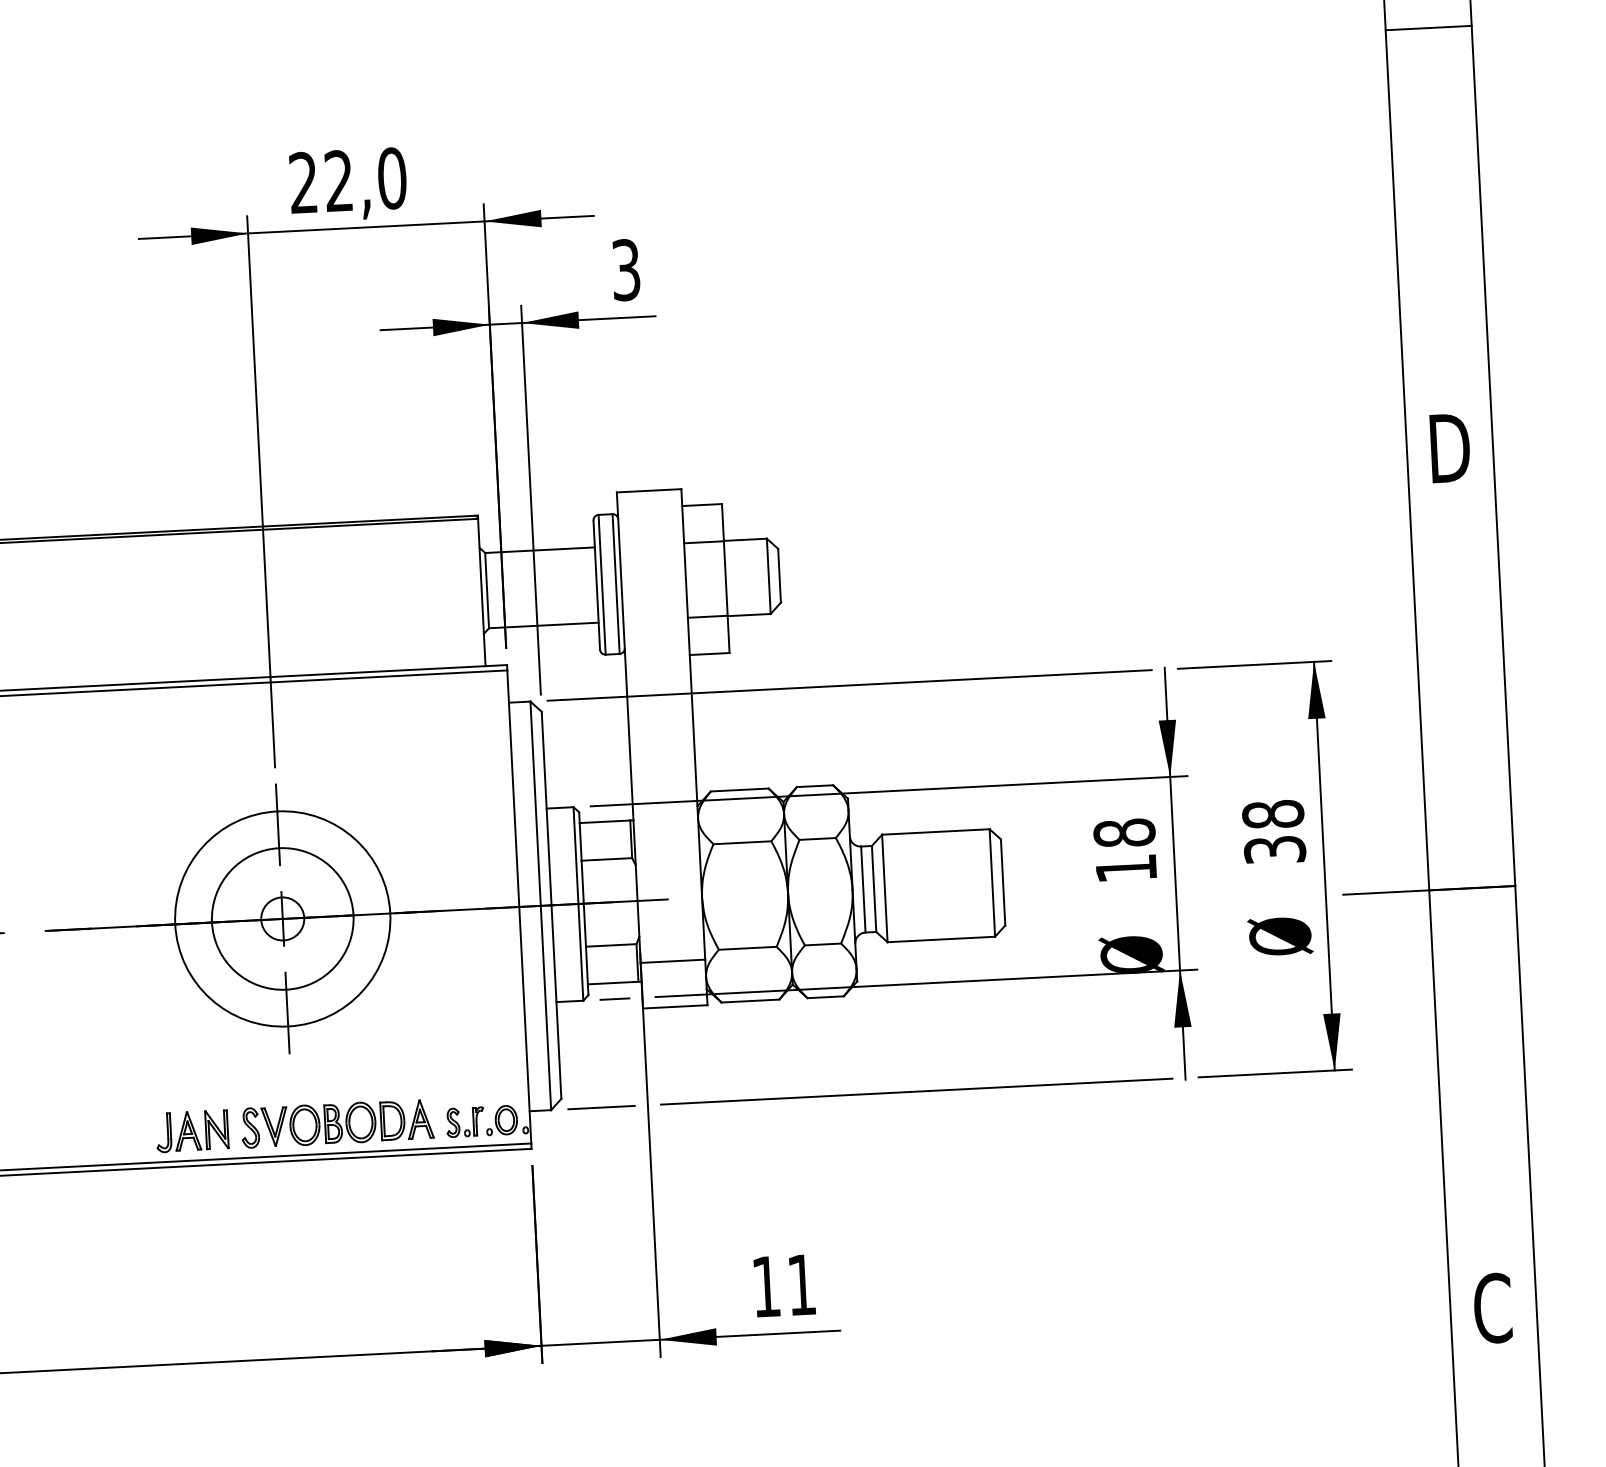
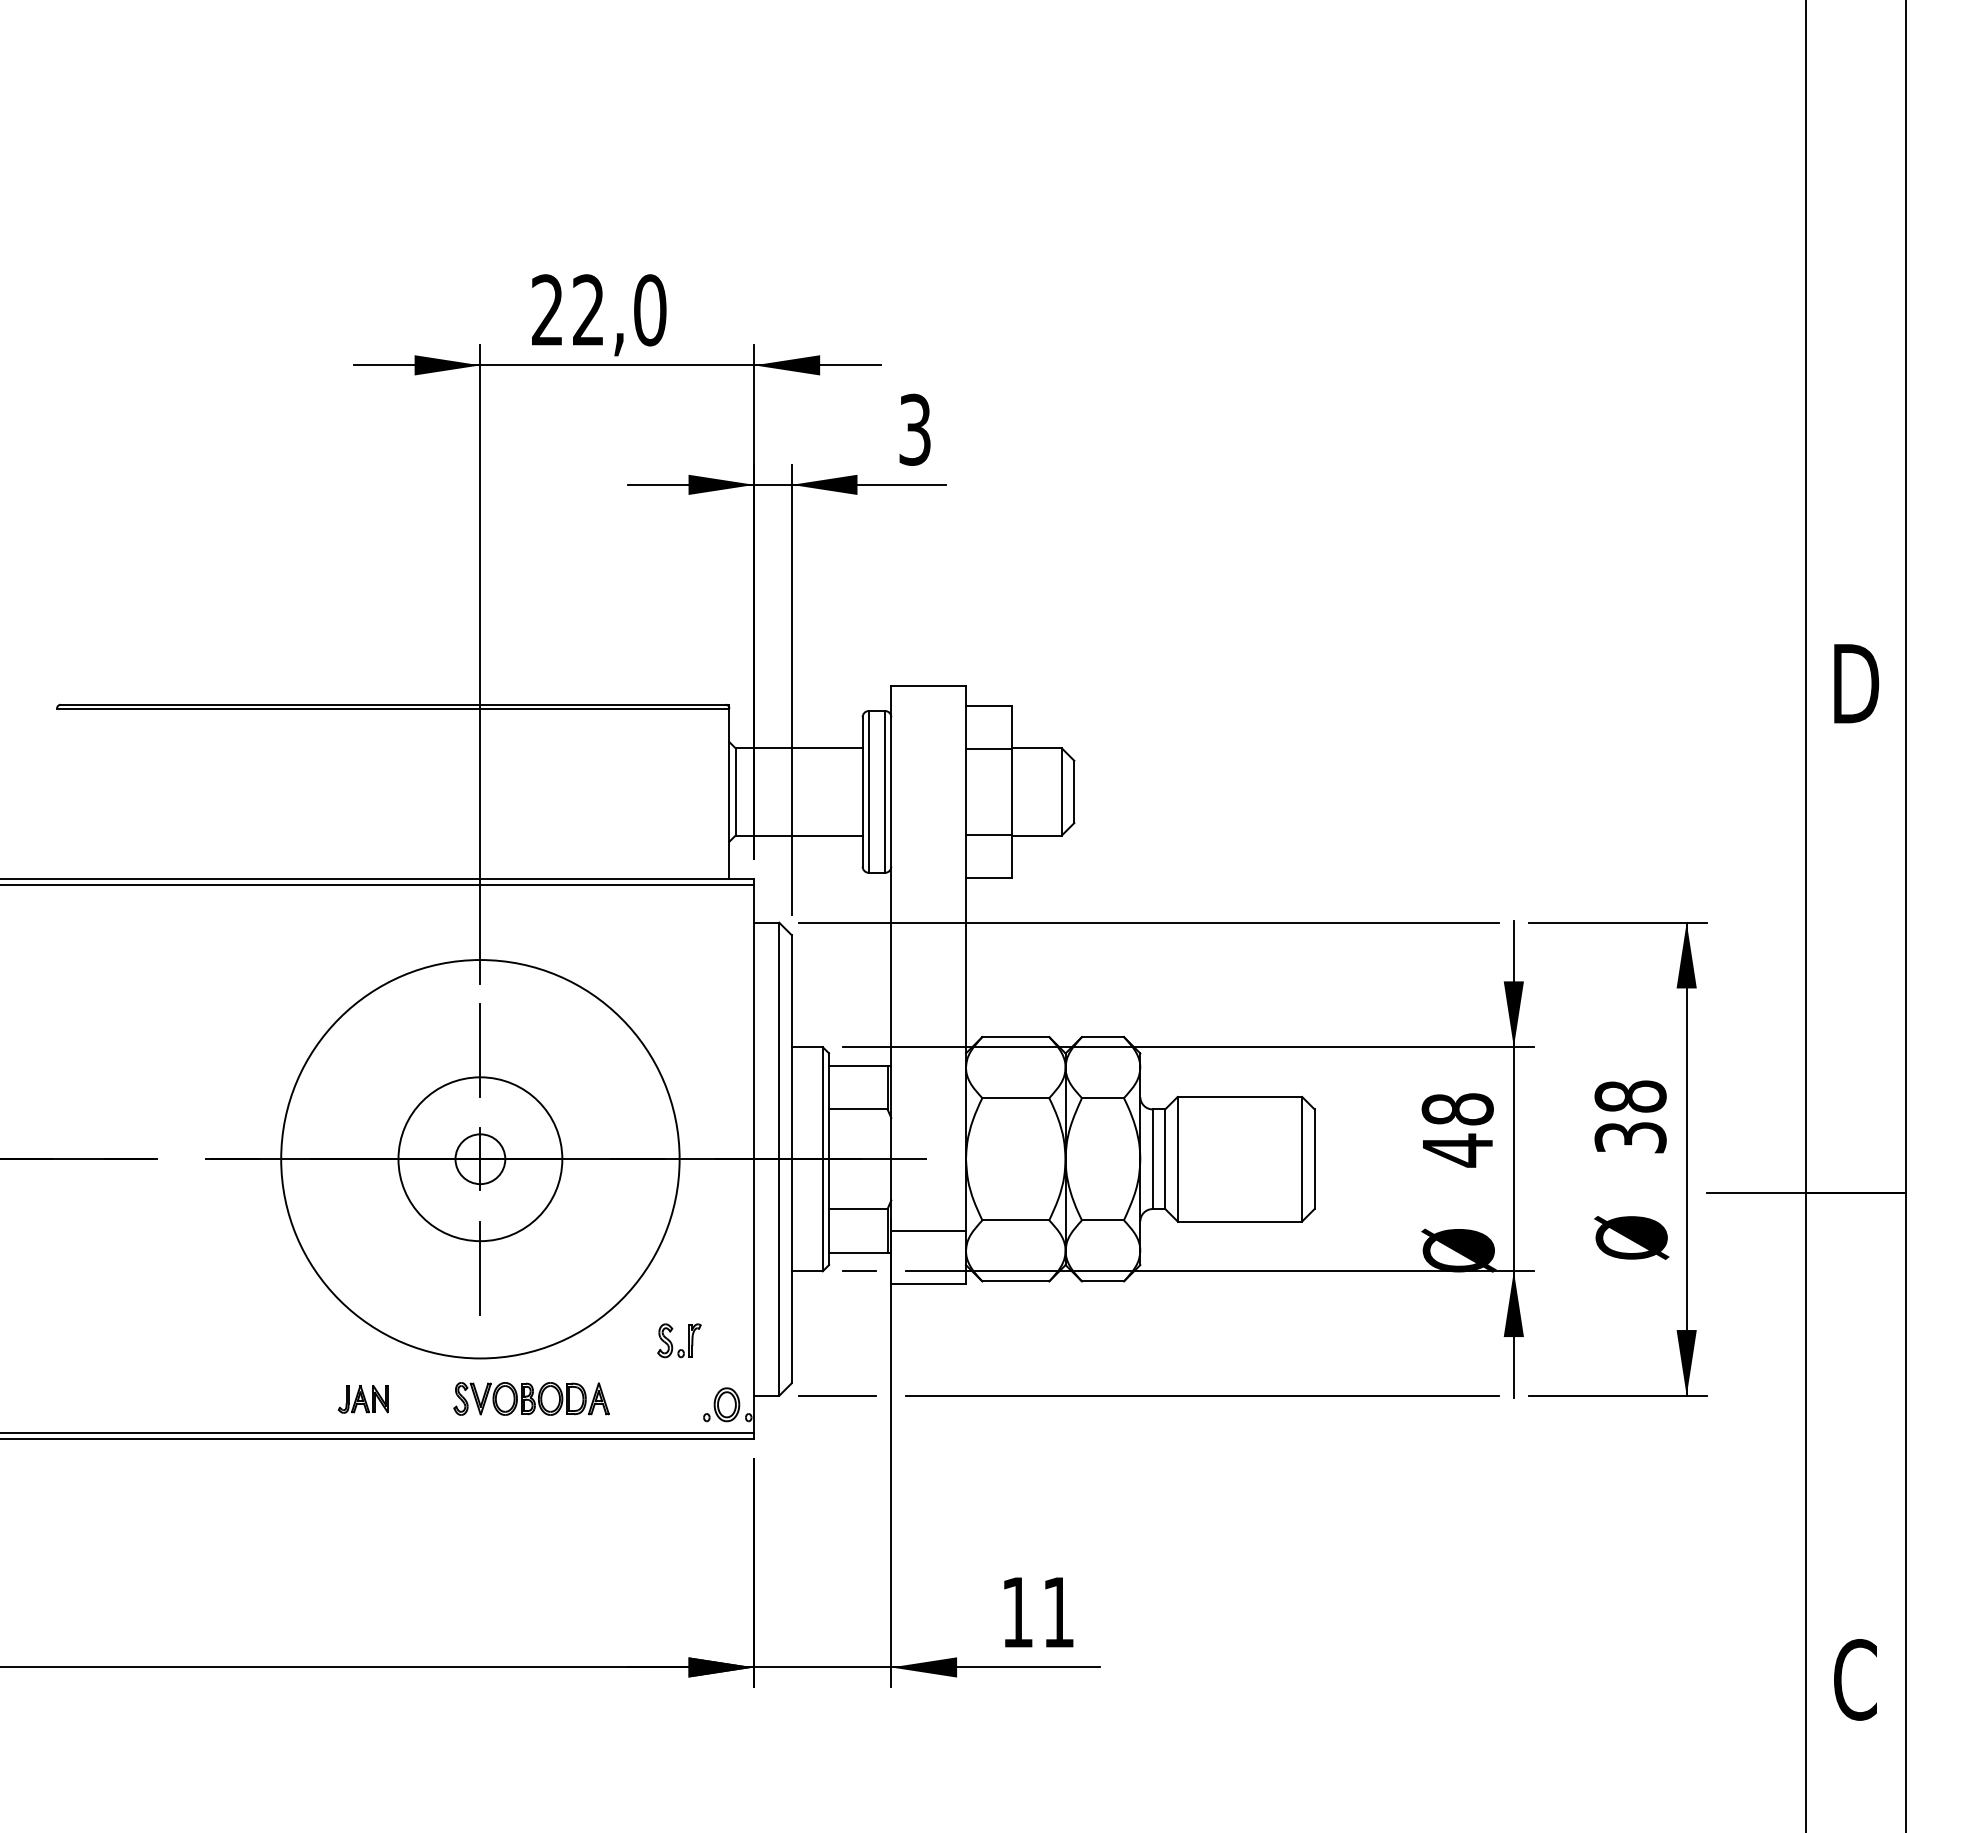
line: (1428, 28) -> (1856, 197), removed
text: (1126, 868) -> (1457, 1150), 18 -> 48
circle: (281, 918) -> (479, 1158), size x1.6
part: (337, 1123) -> (531, 1398), size x0.7
part: (459, 1124) -> (672, 1343), moved
part: (192, 1131) -> (363, 1399), size x0.6

